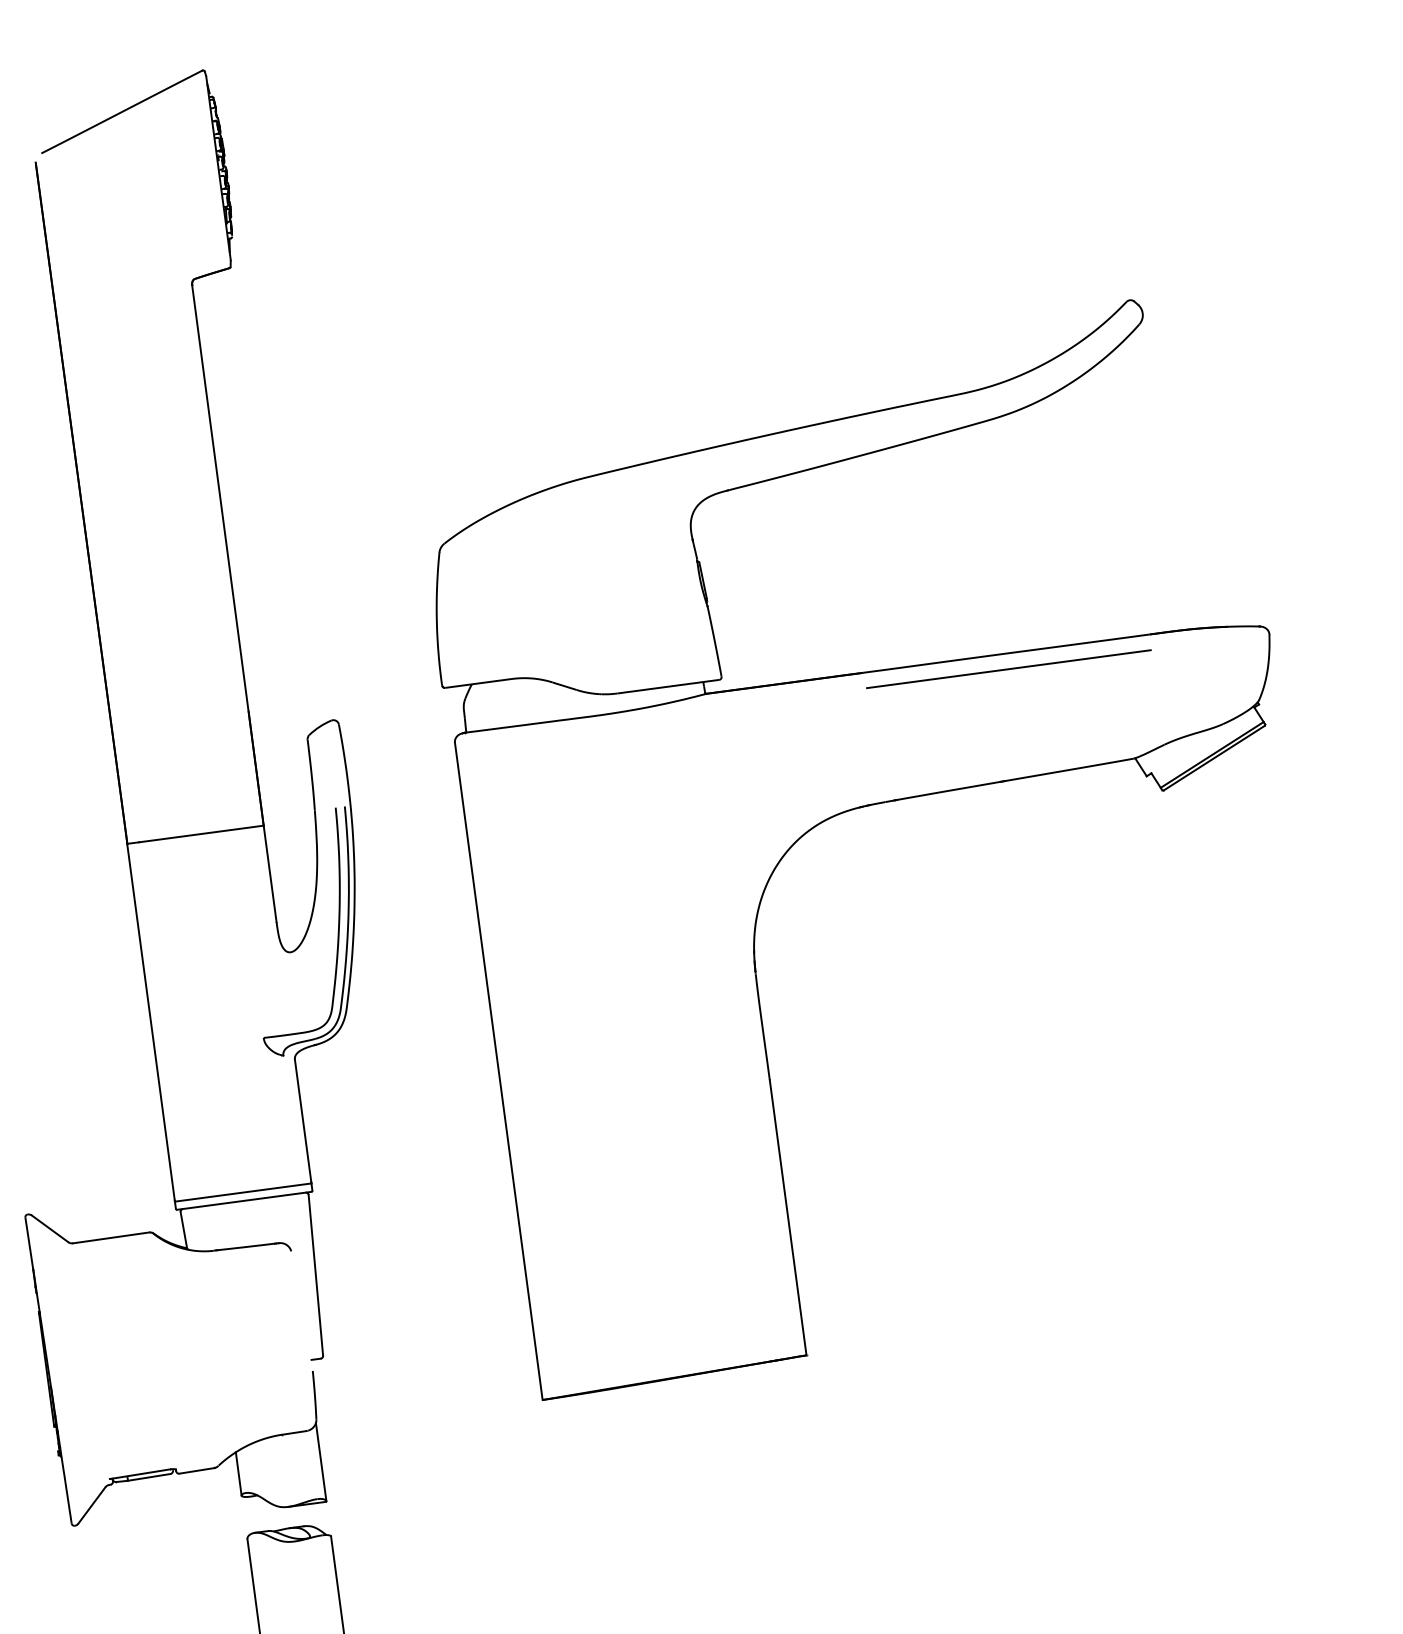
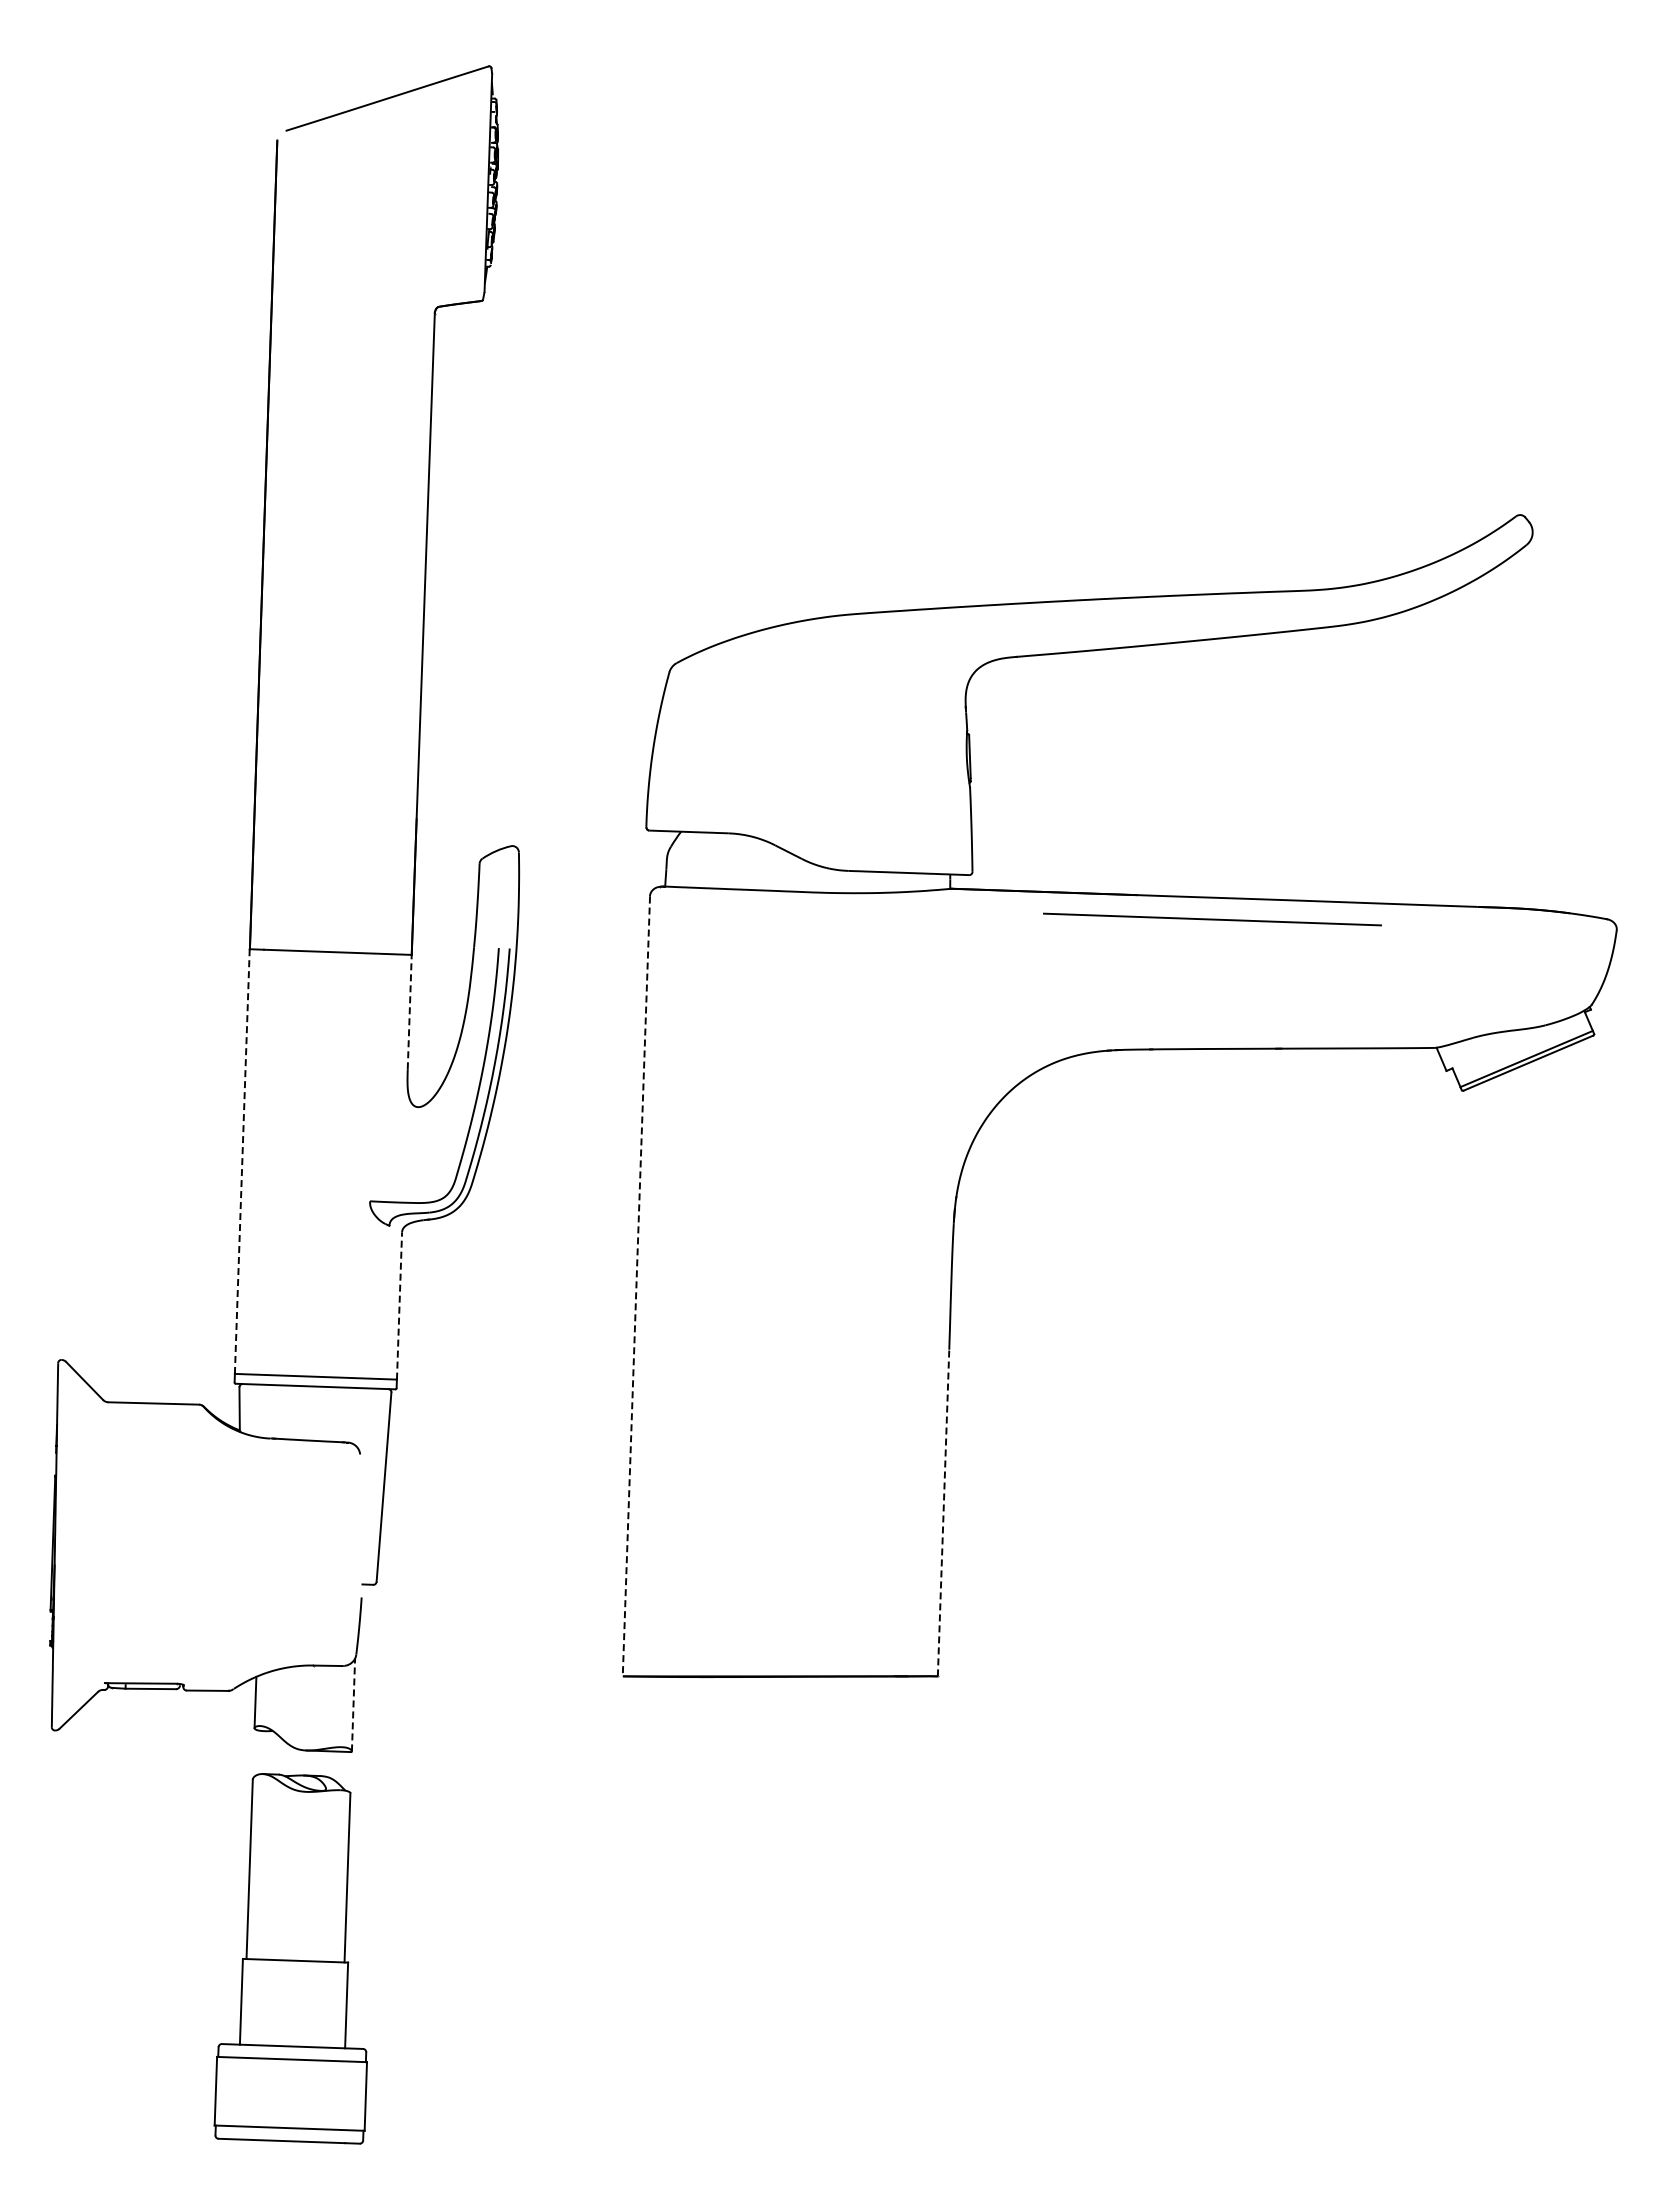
line: (1008, 669) -> (1212, 919), moved
line: (269, 873) -> (409, 1011), solid -> dashed
line: (151, 1023) -> (242, 1162), solid -> dashed
line: (498, 1071) -> (636, 1286), solid -> dashed
line: (303, 1121) -> (399, 1306), solid -> dashed
line: (788, 1217) -> (943, 1512), solid -> dashed
line: (321, 1461) -> (353, 1704), solid -> dashed

